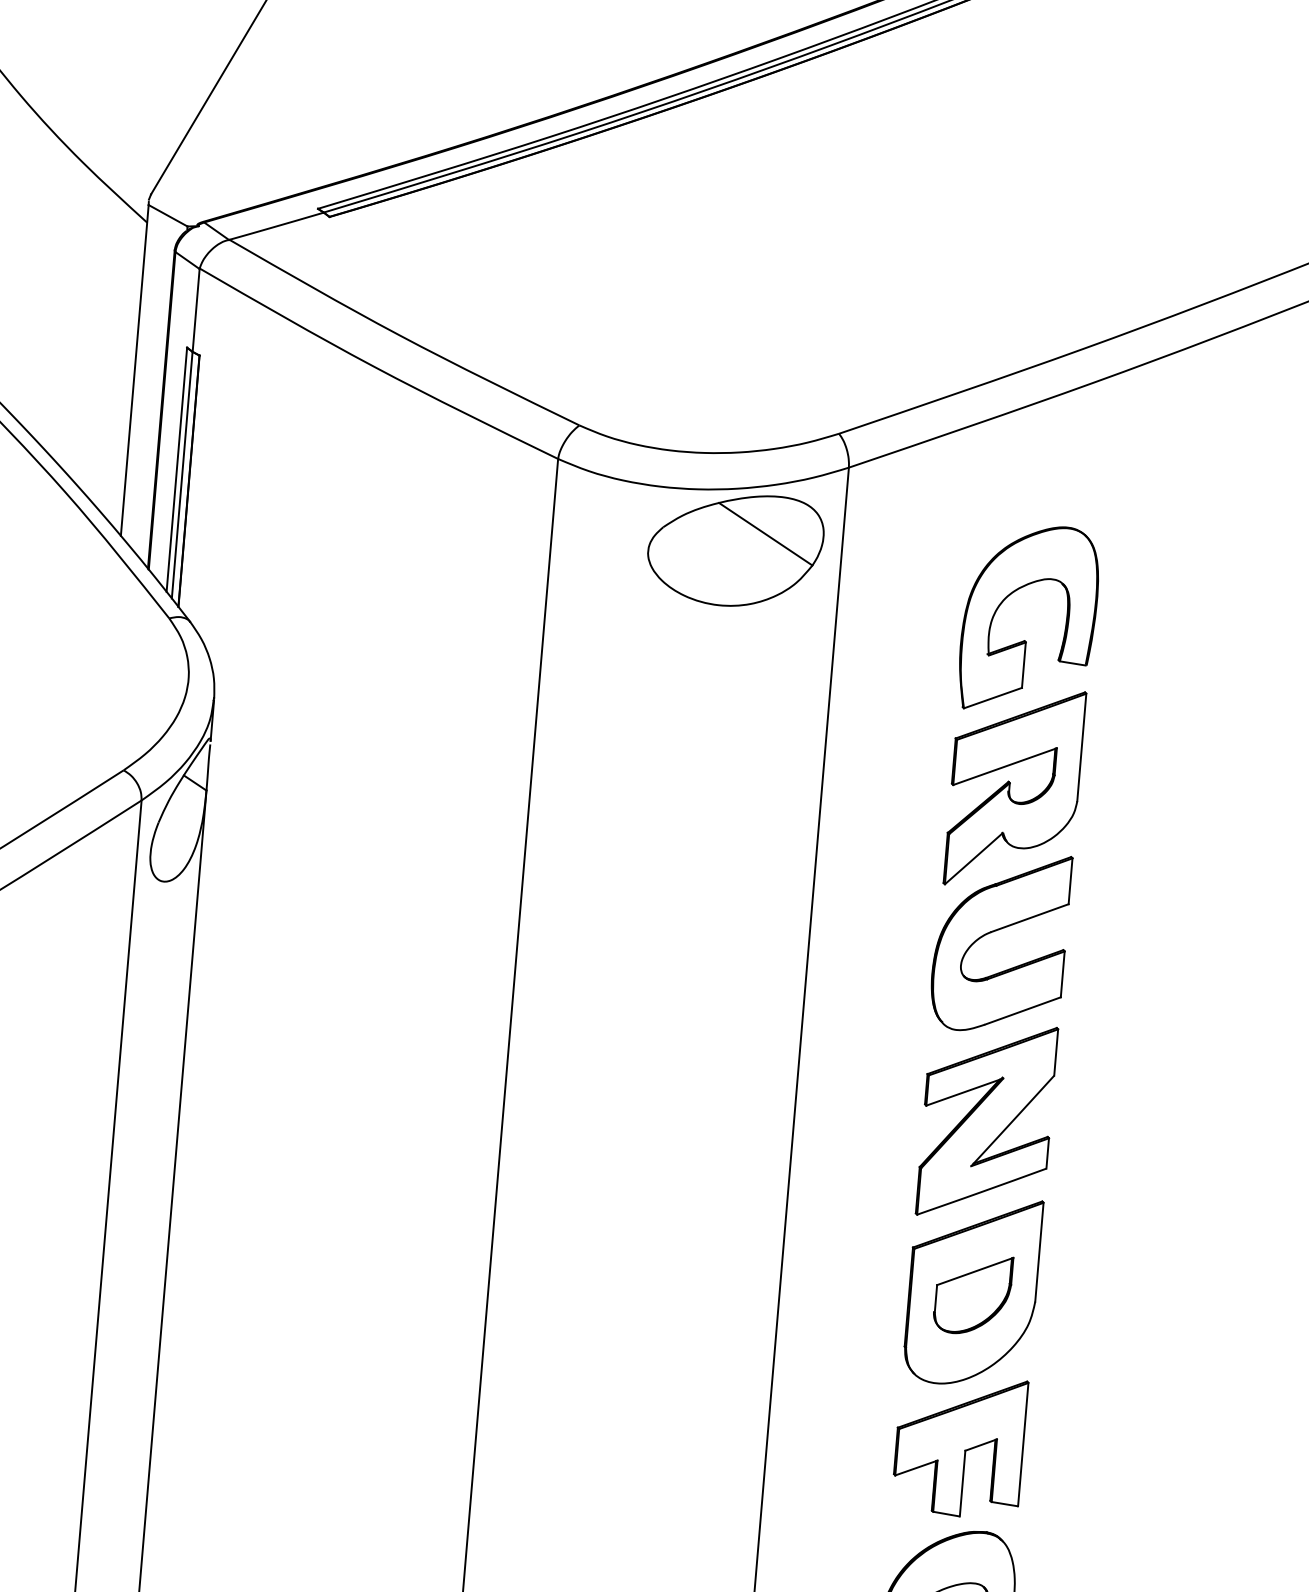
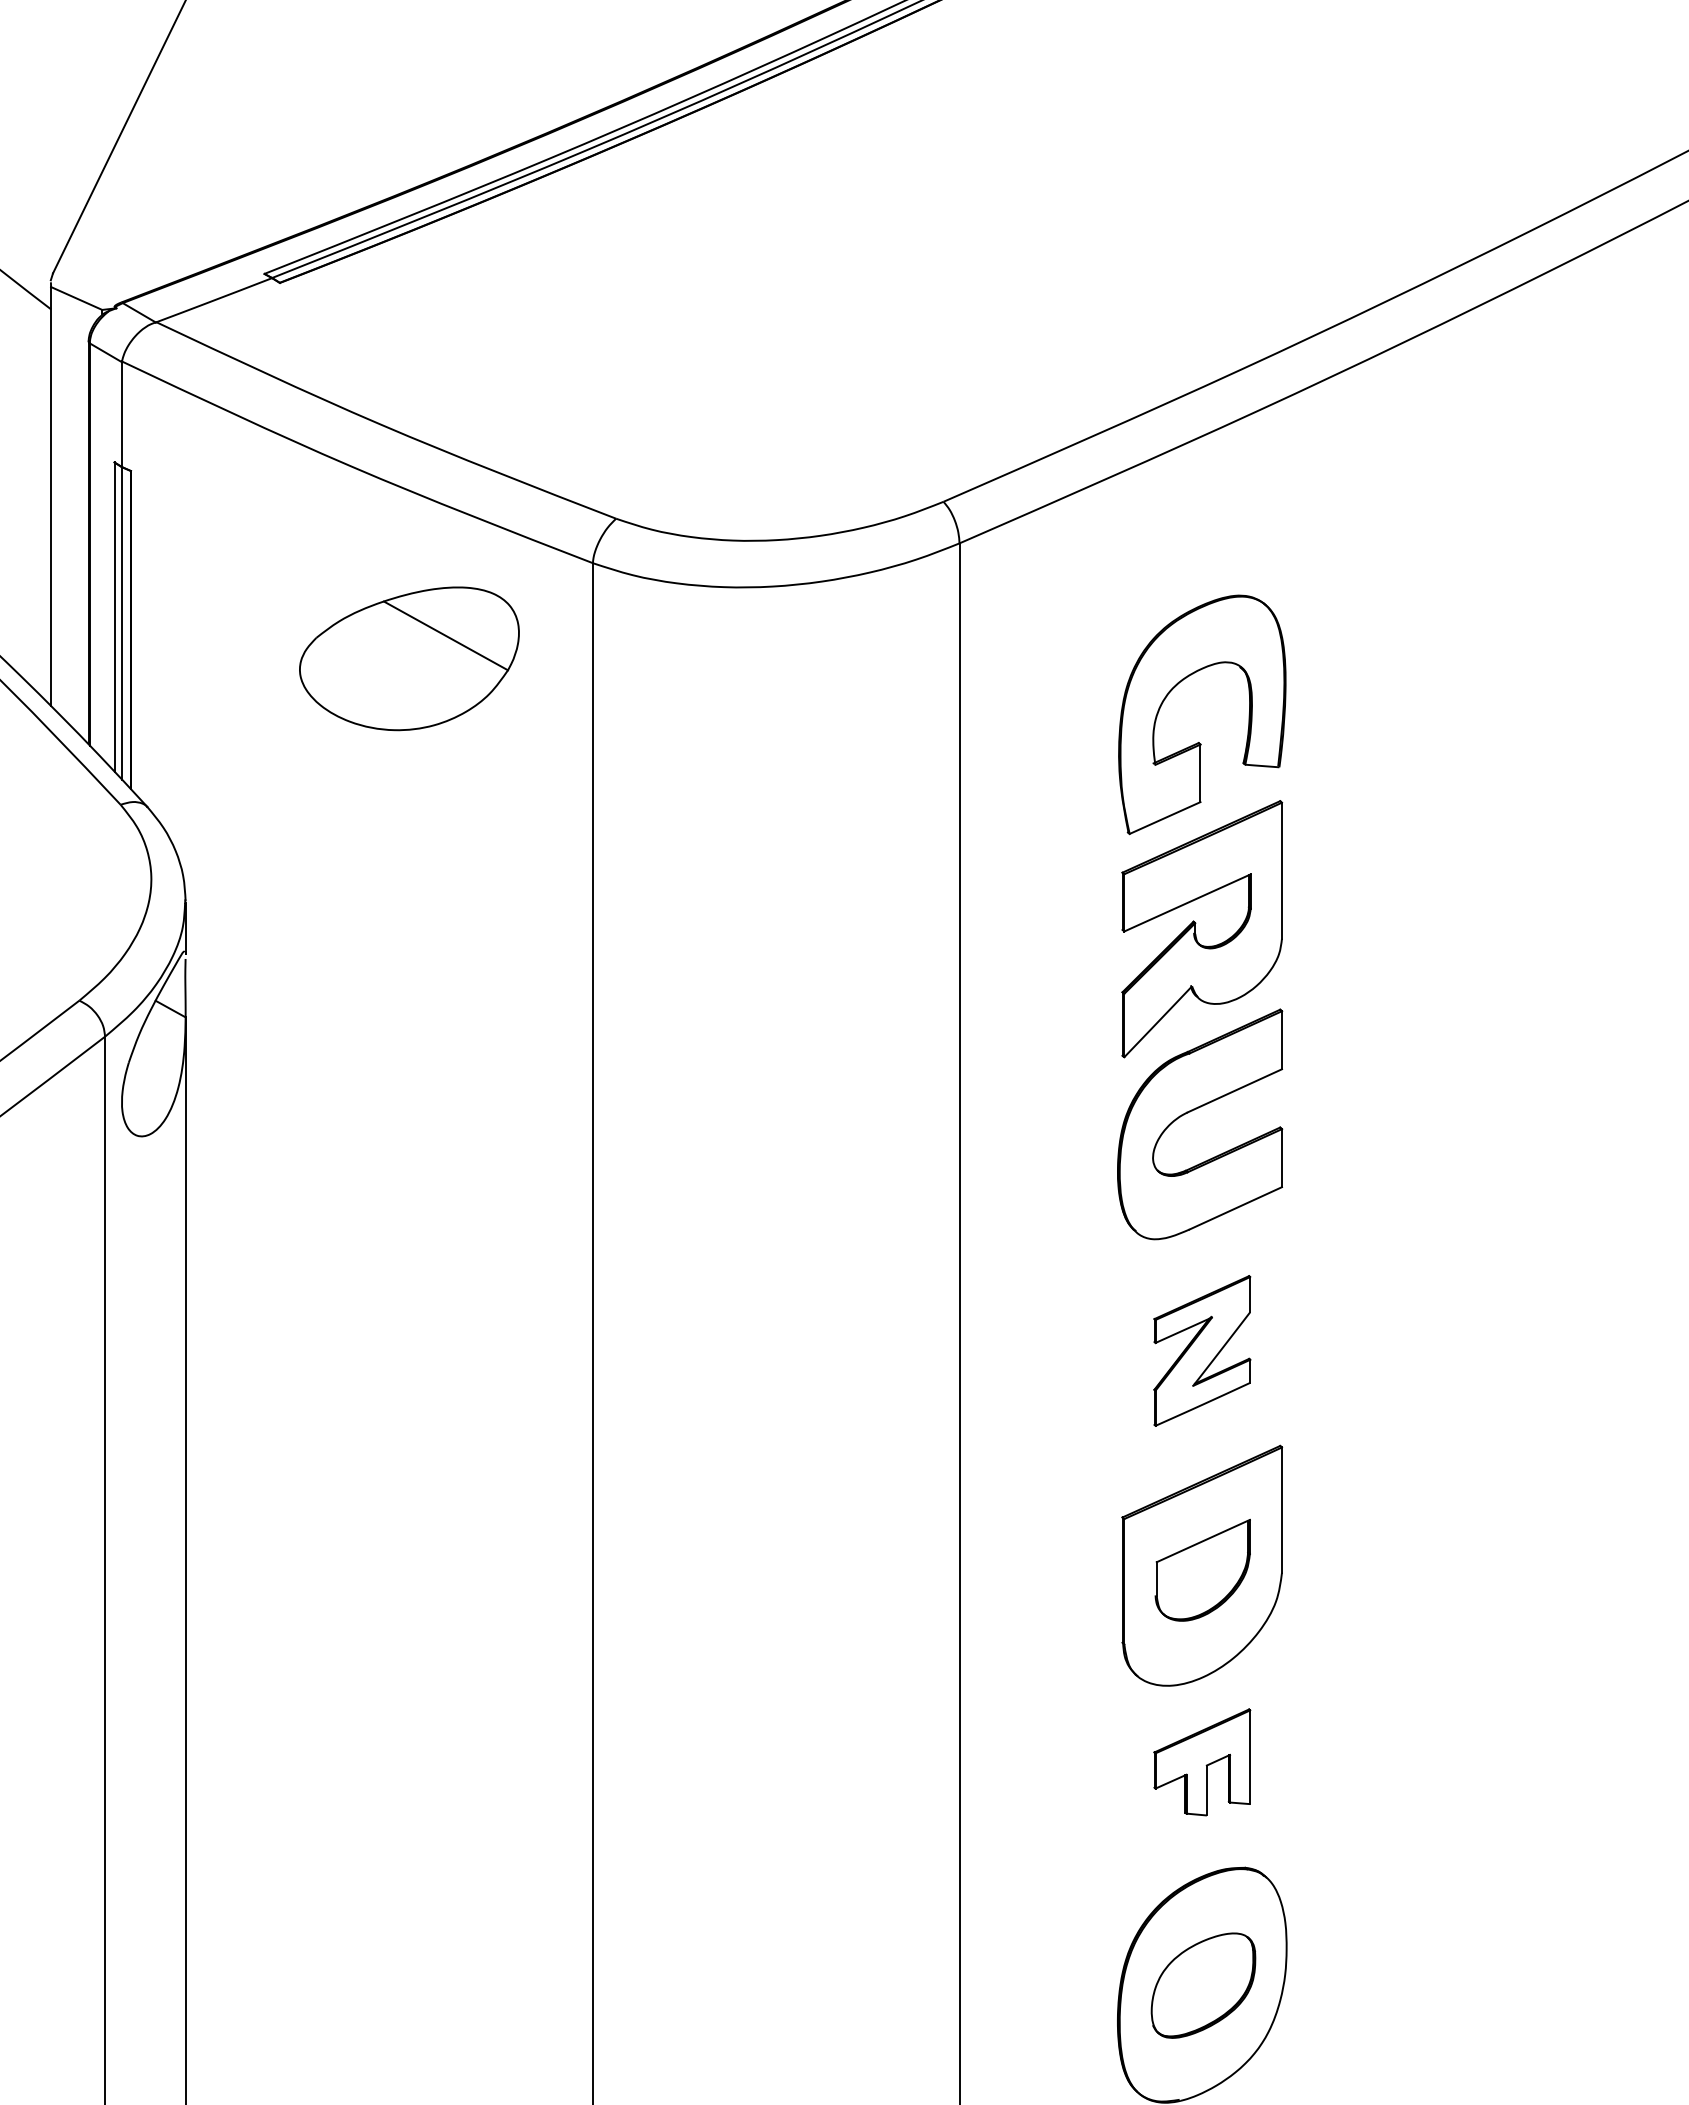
part: (735, 549) -> (409, 658), moved
part: (987, 1120) -> (1202, 1350), size x0.6
part: (959, 1446) -> (1202, 1762), size x0.6

